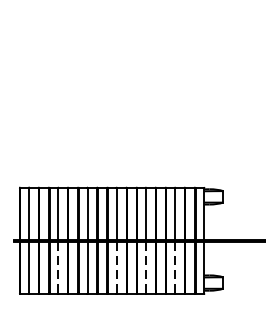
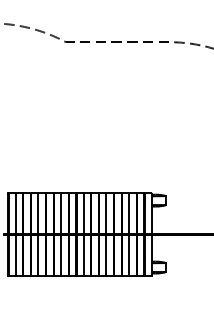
line: (58, 266) -> (38, 254), dashed -> solid
line: (116, 266) -> (83, 254), dashed -> solid
line: (146, 266) -> (106, 254), dashed -> solid
line: (175, 266) -> (129, 254), dashed -> solid

